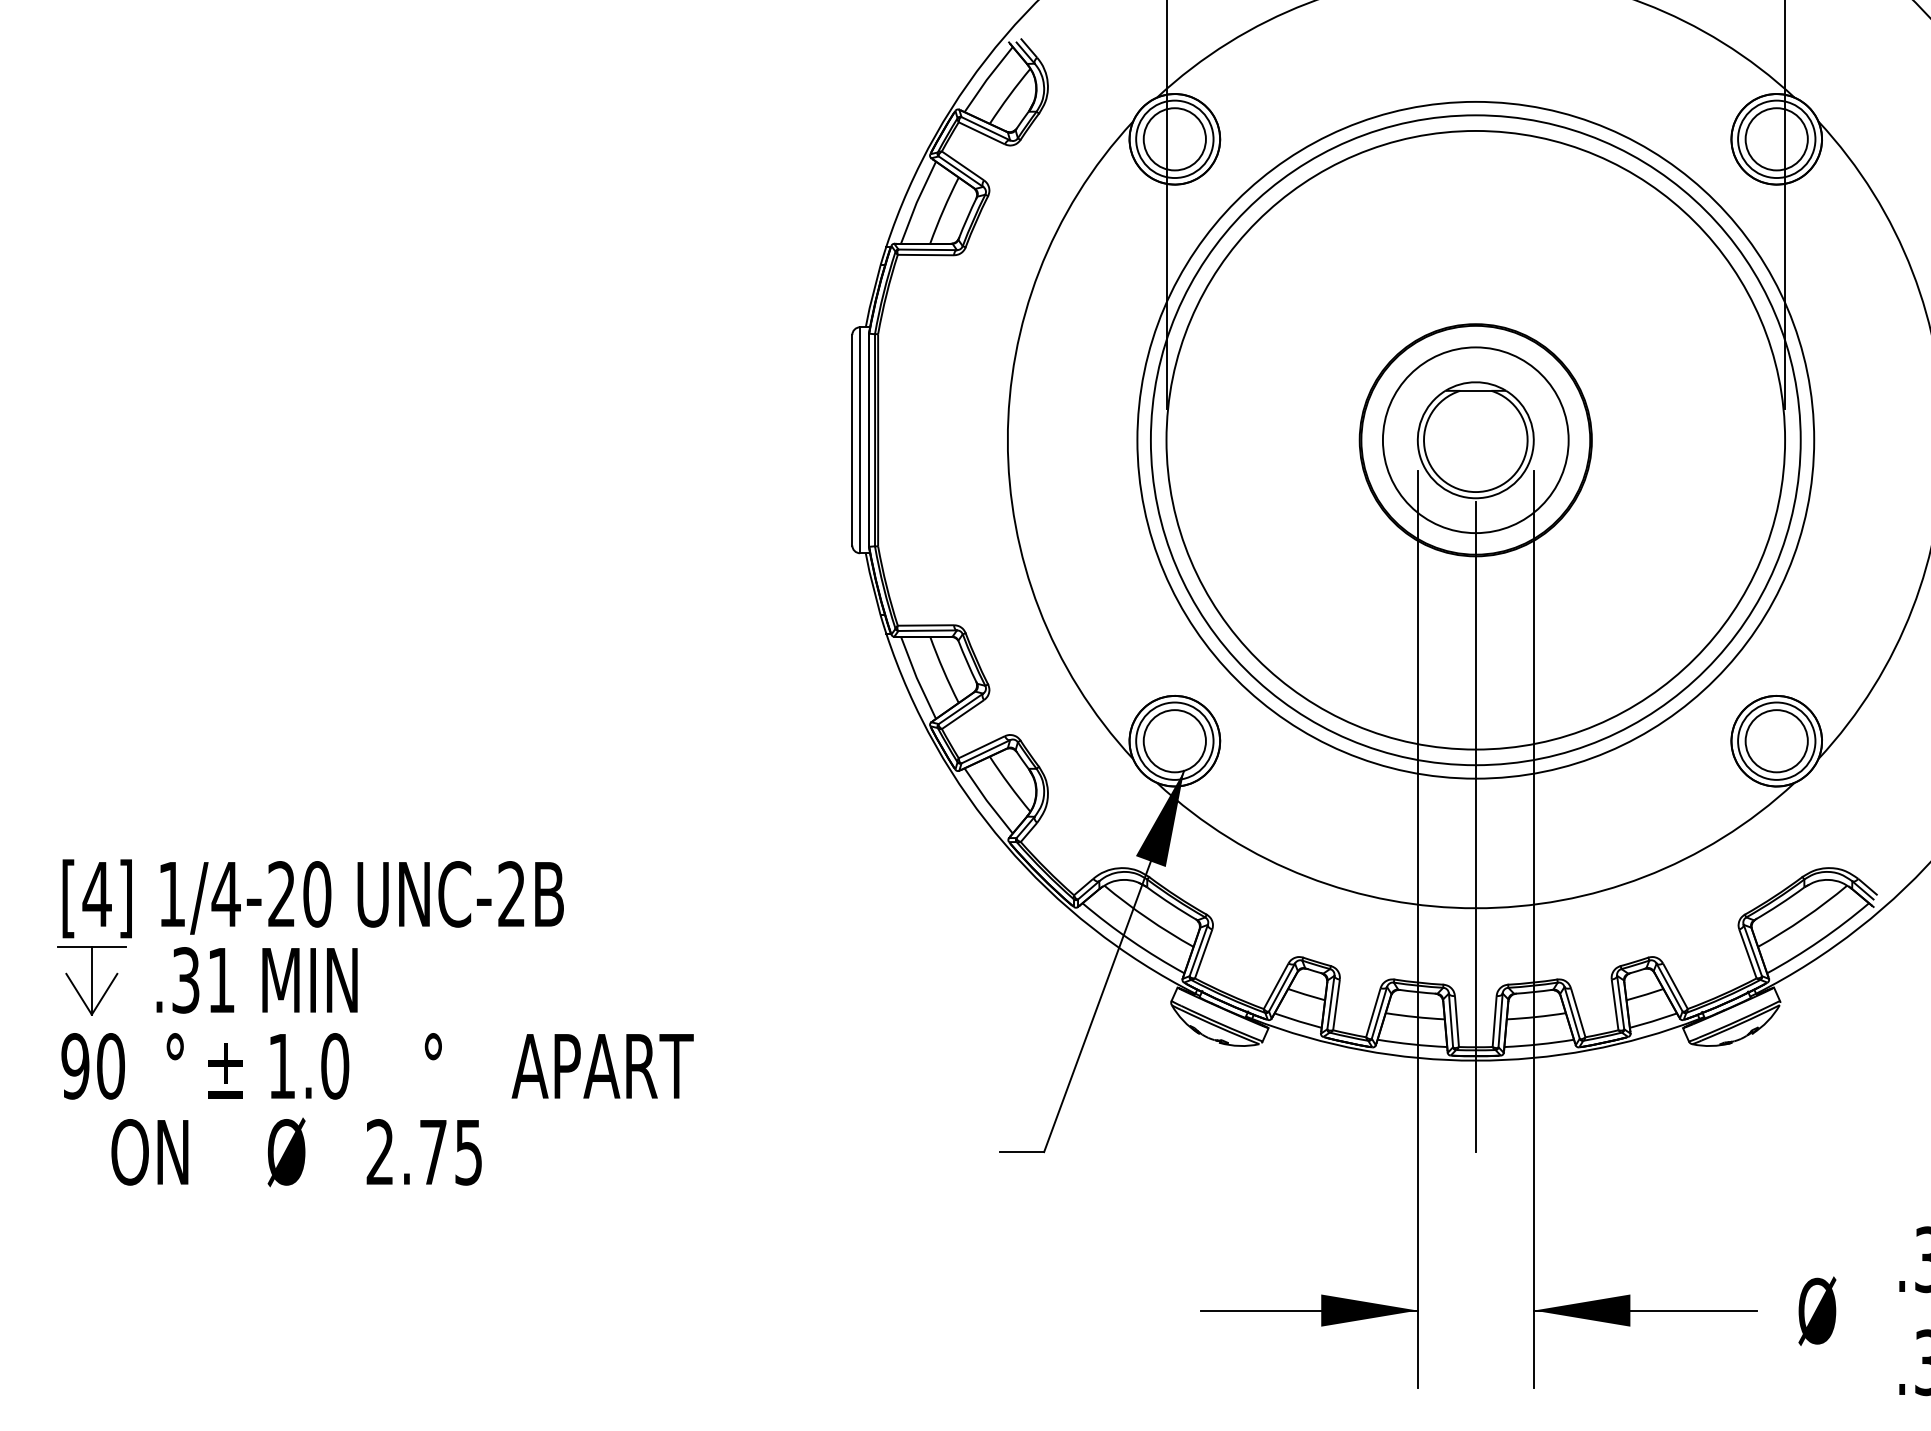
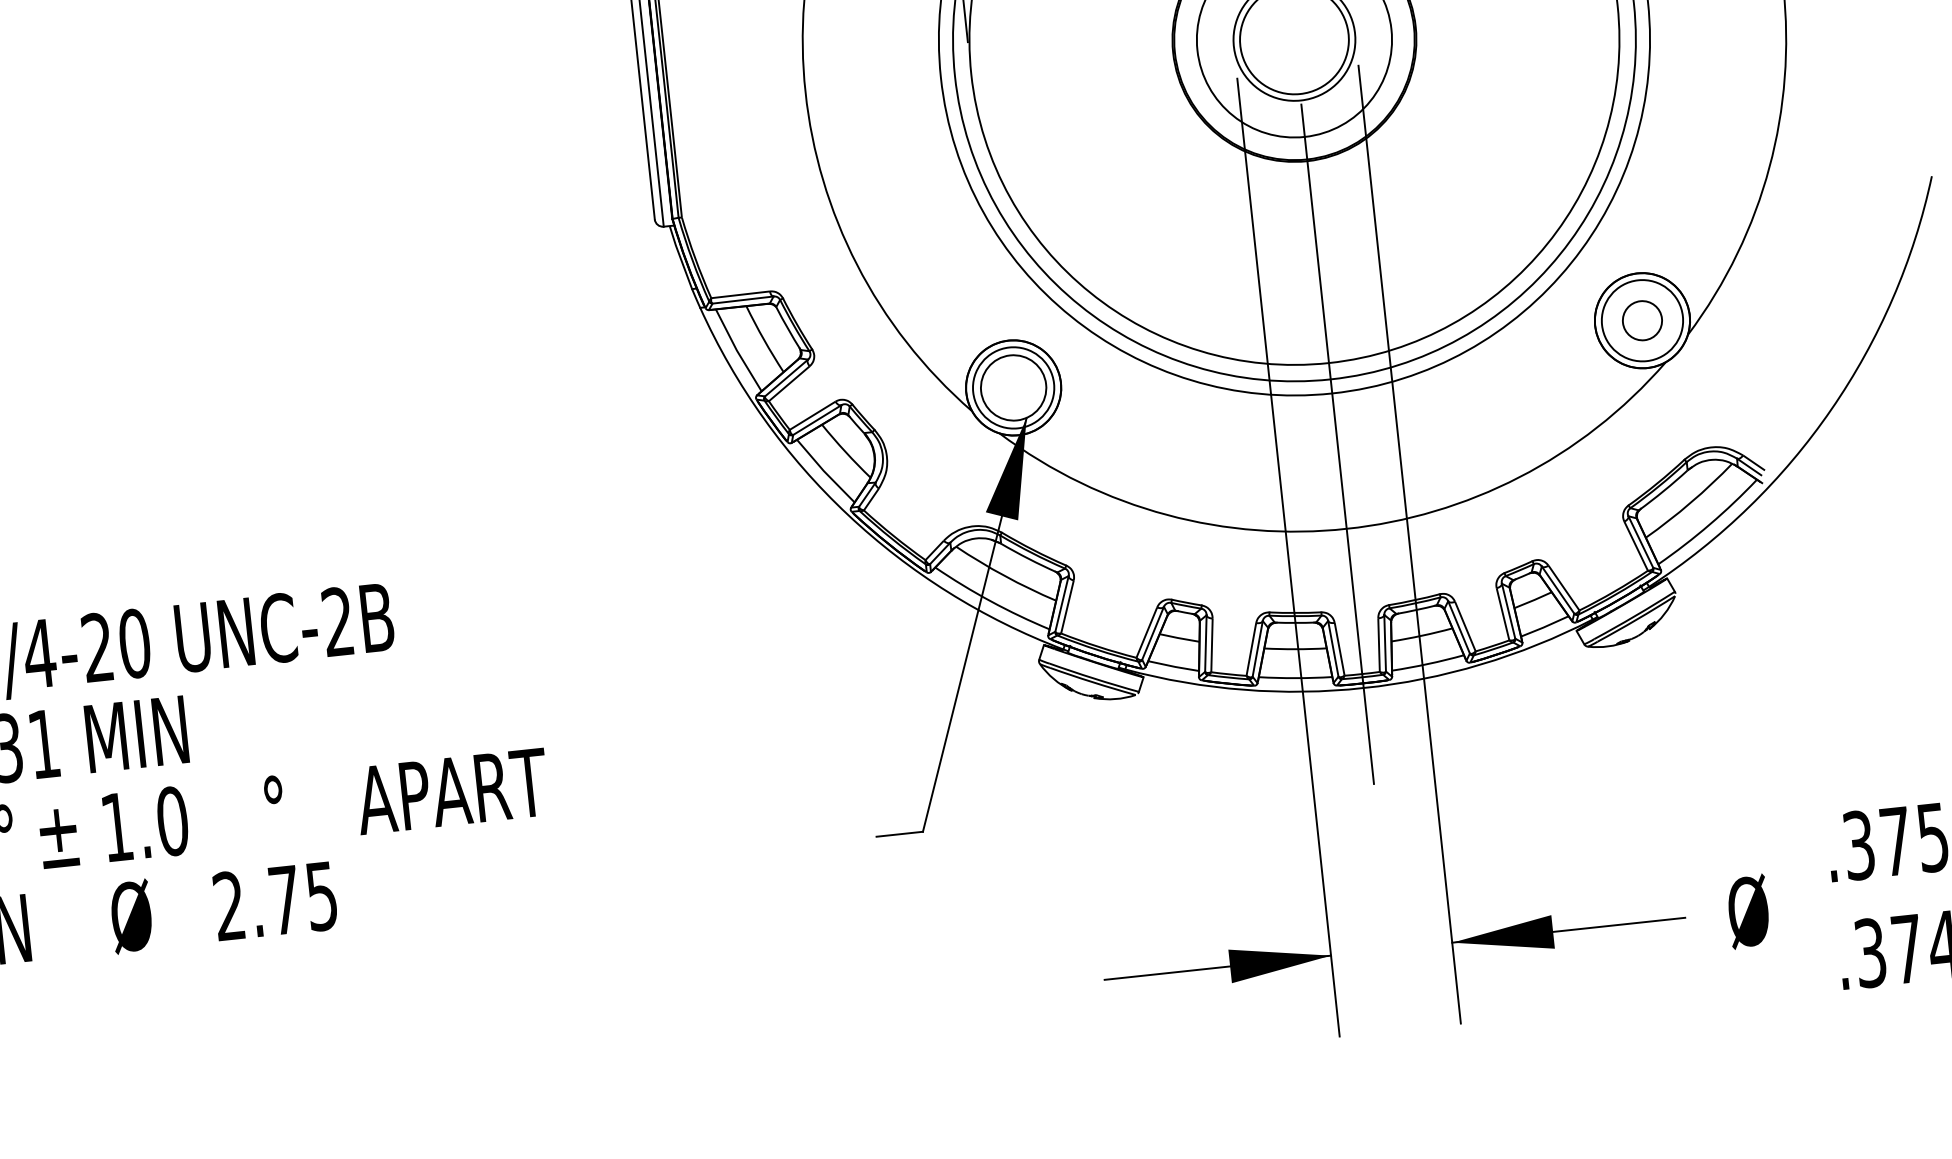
circle: (1776, 741) -> (1642, 321), size x0.6

